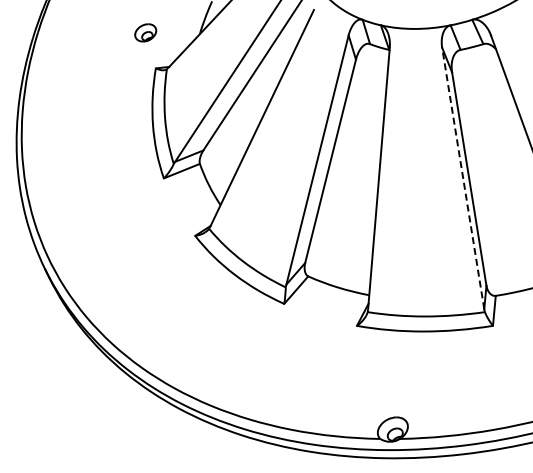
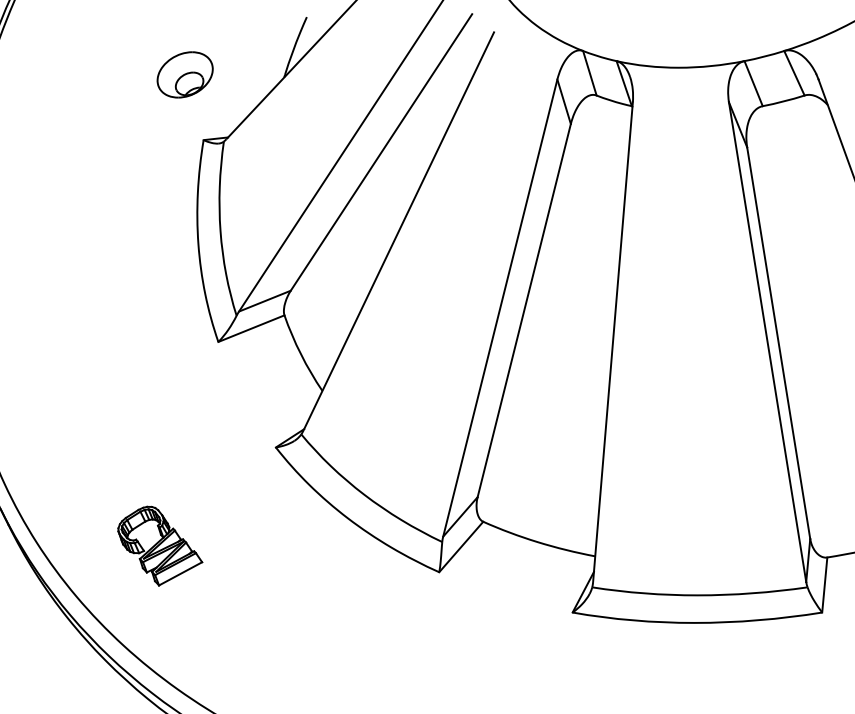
part: (145, 32) -> (184, 74), size x1.43
line: (463, 178) -> (768, 342), dashed -> solid
part: (132, 289) -> (160, 545), added

